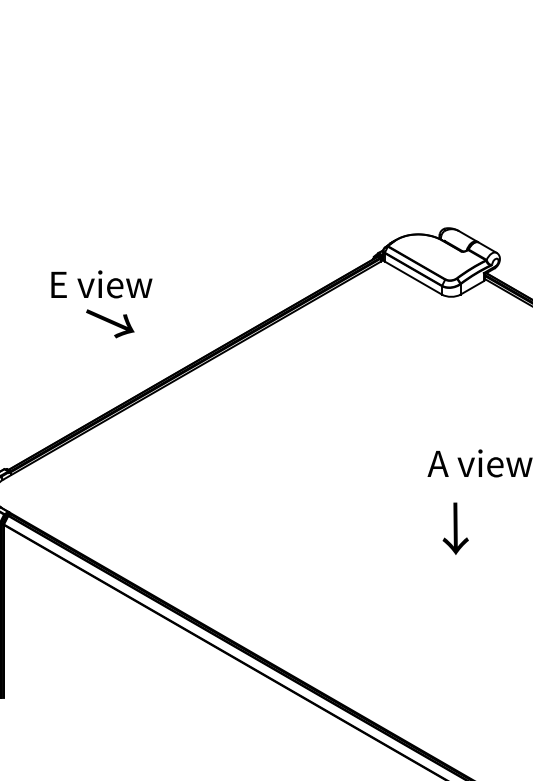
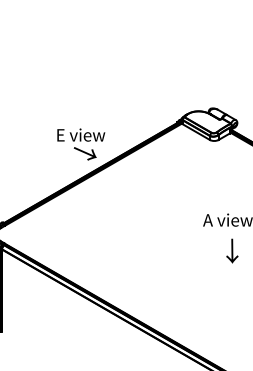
text: (102, 304) -> (81, 144), moved
text: (455, 527) -> (232, 250), moved

